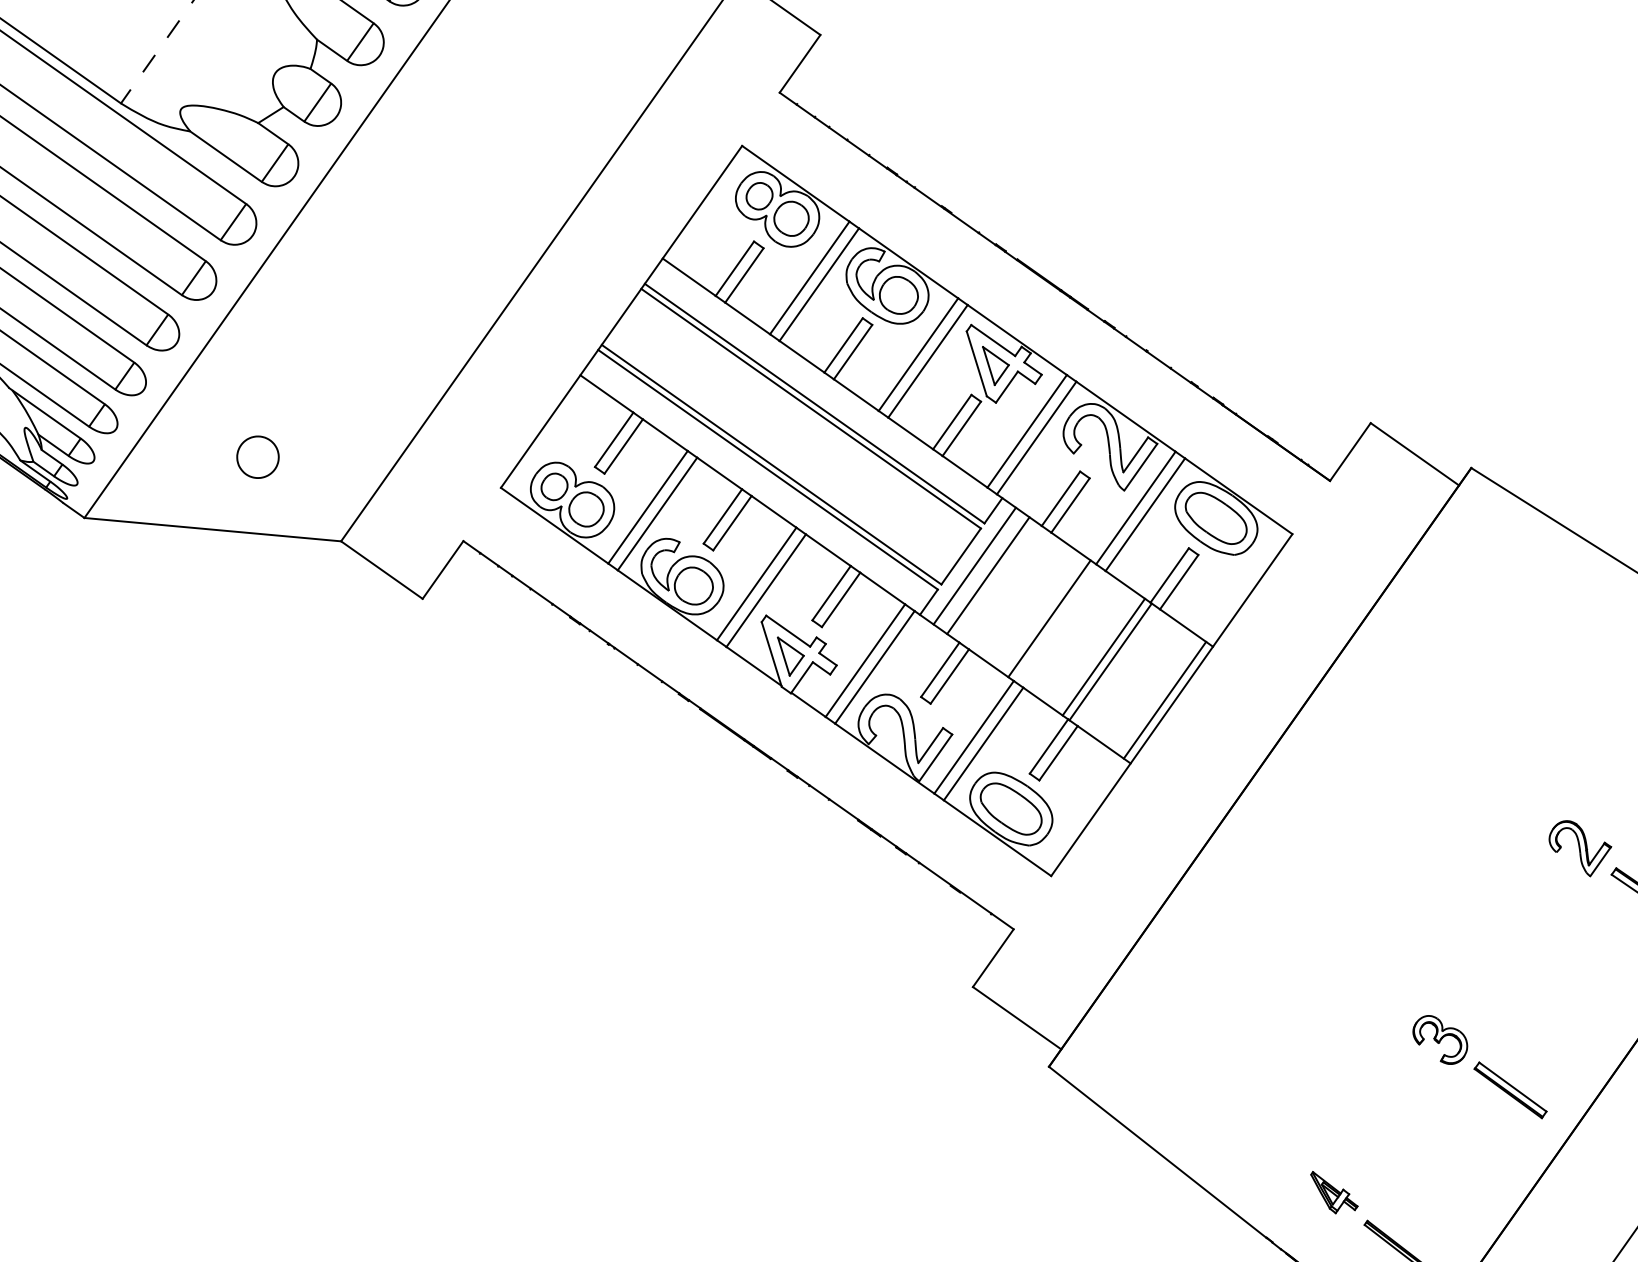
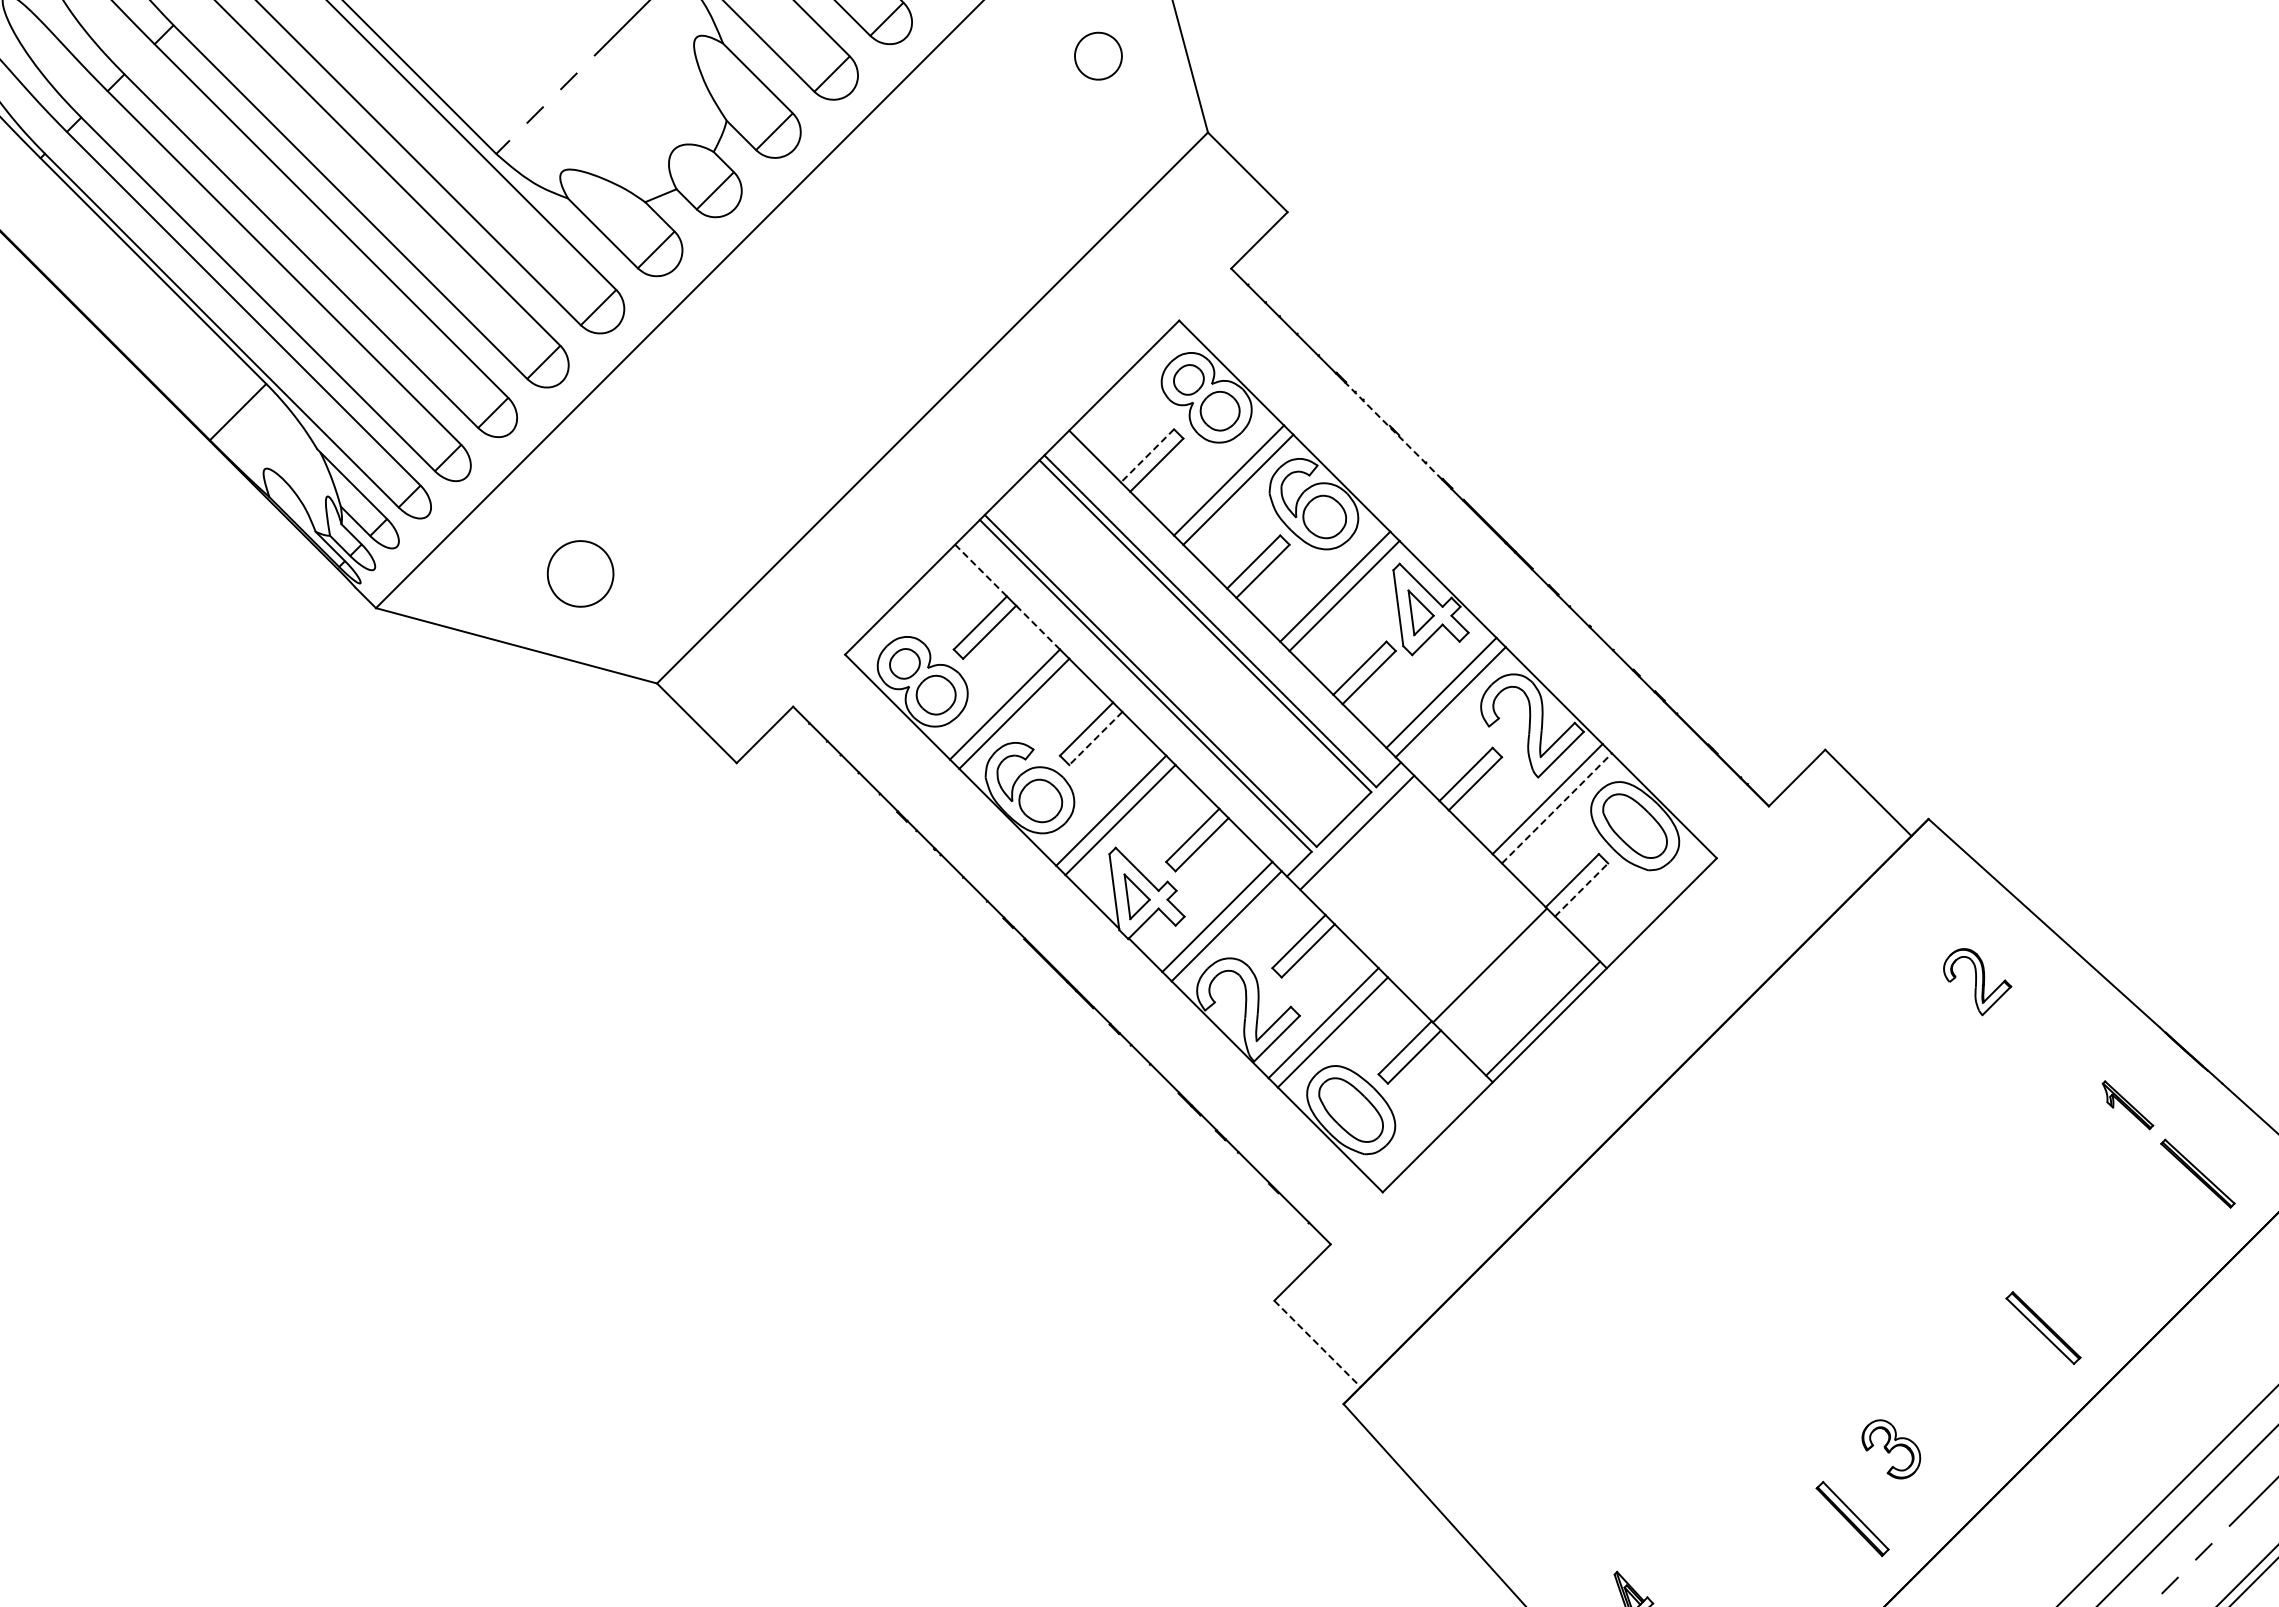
line: (945, 210) -> (1393, 431), solid -> dashed
line: (734, 268) -> (1147, 455), solid -> dashed
line: (607, 393) -> (981, 570), solid -> dashed
line: (665, 435) -> (1038, 627), solid -> dashed
part: (257, 456) -> (580, 573), size x1.4
line: (1144, 514) -> (1556, 808), solid -> dashed
line: (732, 523) -> (1095, 738), solid -> dashed
line: (988, 576) -> (1370, 846), removed
line: (1179, 581) -> (1581, 889), solid -> dashed
line: (1049, 618) -> (1430, 905), removed
line: (1103, 656) -> (1483, 958), removed
part: (1581, 848) -> (1977, 982), moved
line: (1017, 1018) -> (1317, 1344), solid -> dashed
part: (1440, 1039) -> (1891, 1449), moved

